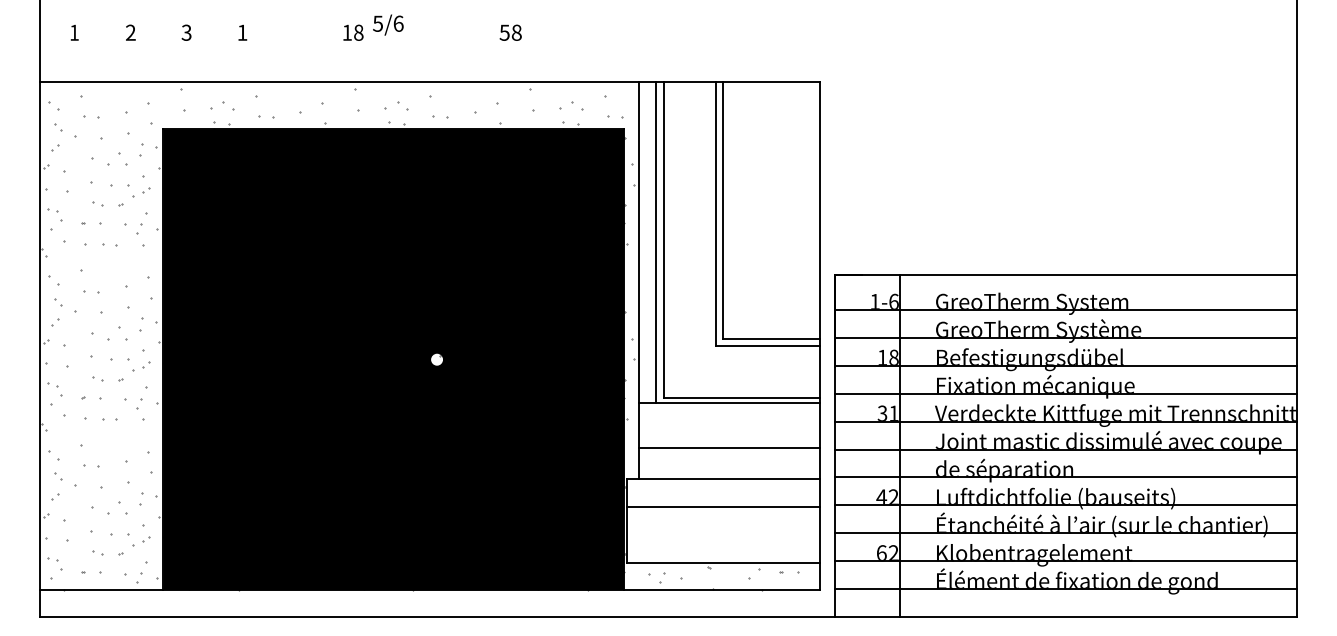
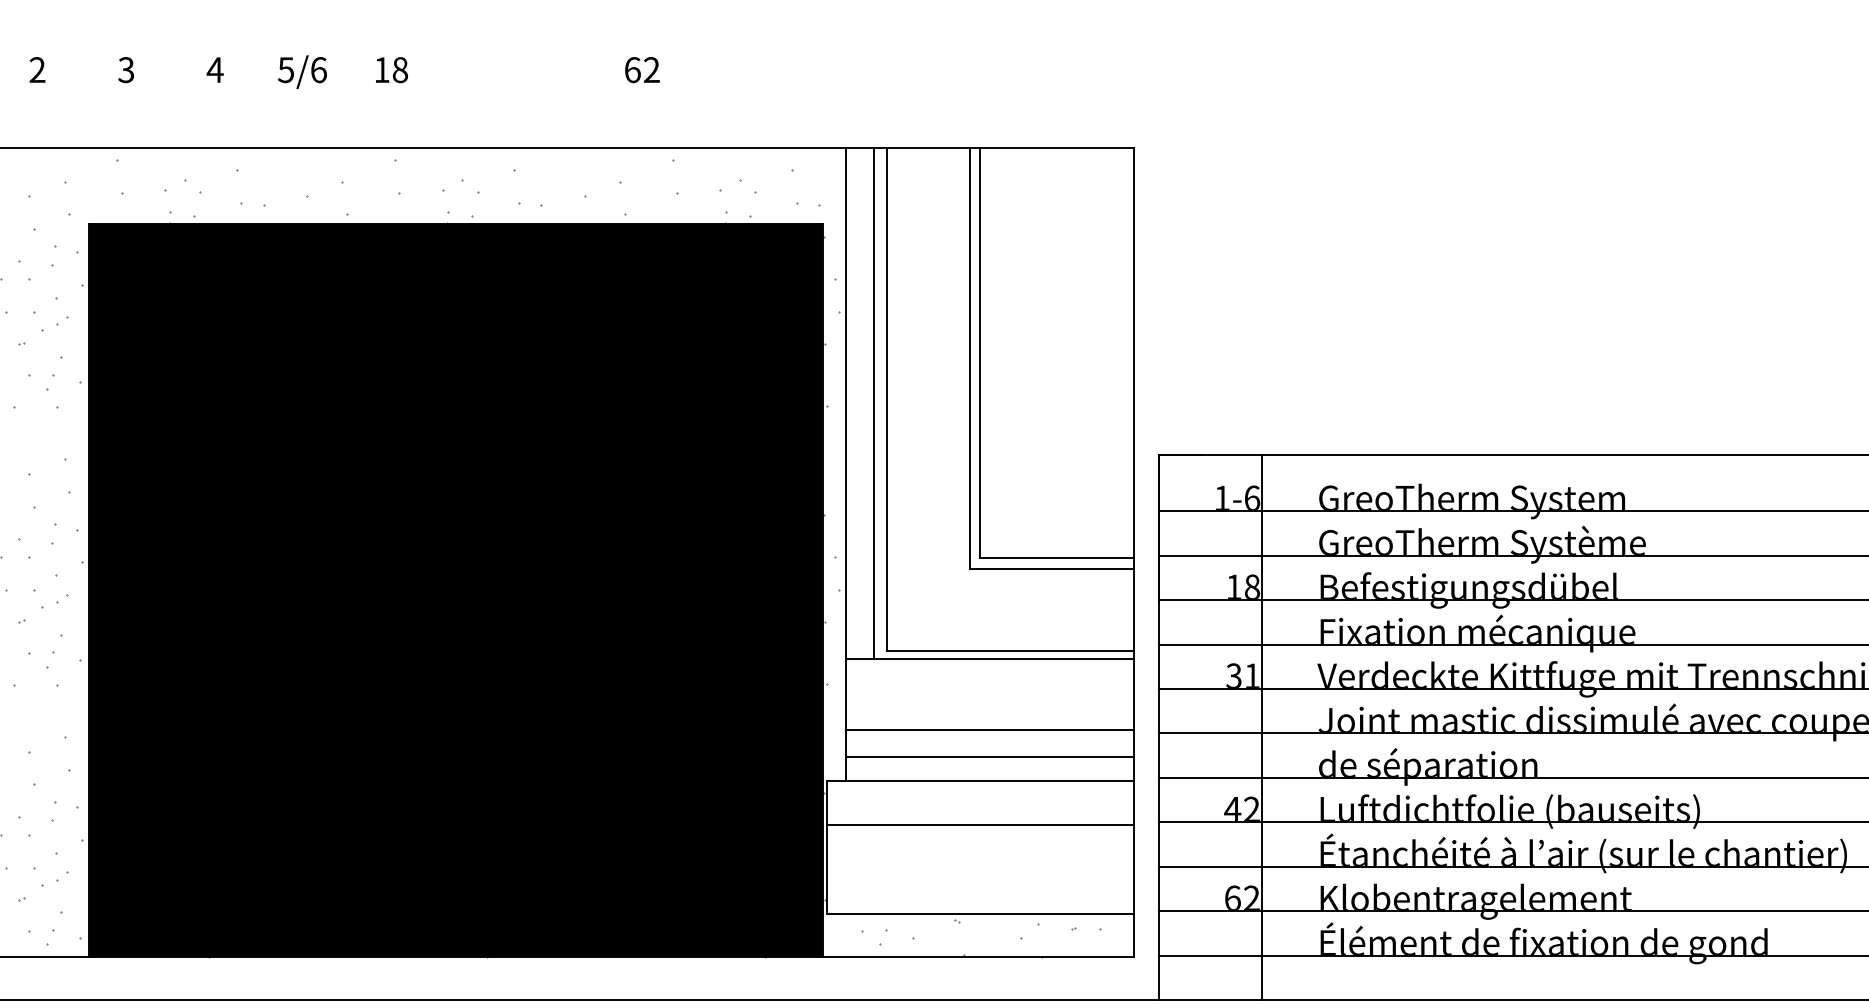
text: (388, 24) -> (302, 71), moved
text: (242, 32) -> (215, 69), 1 -> 4
text: (510, 32) -> (641, 69), 58 -> 62
fill: (437, 359) -> (525, 590), added
line: (728, 464) -> (988, 757), added

